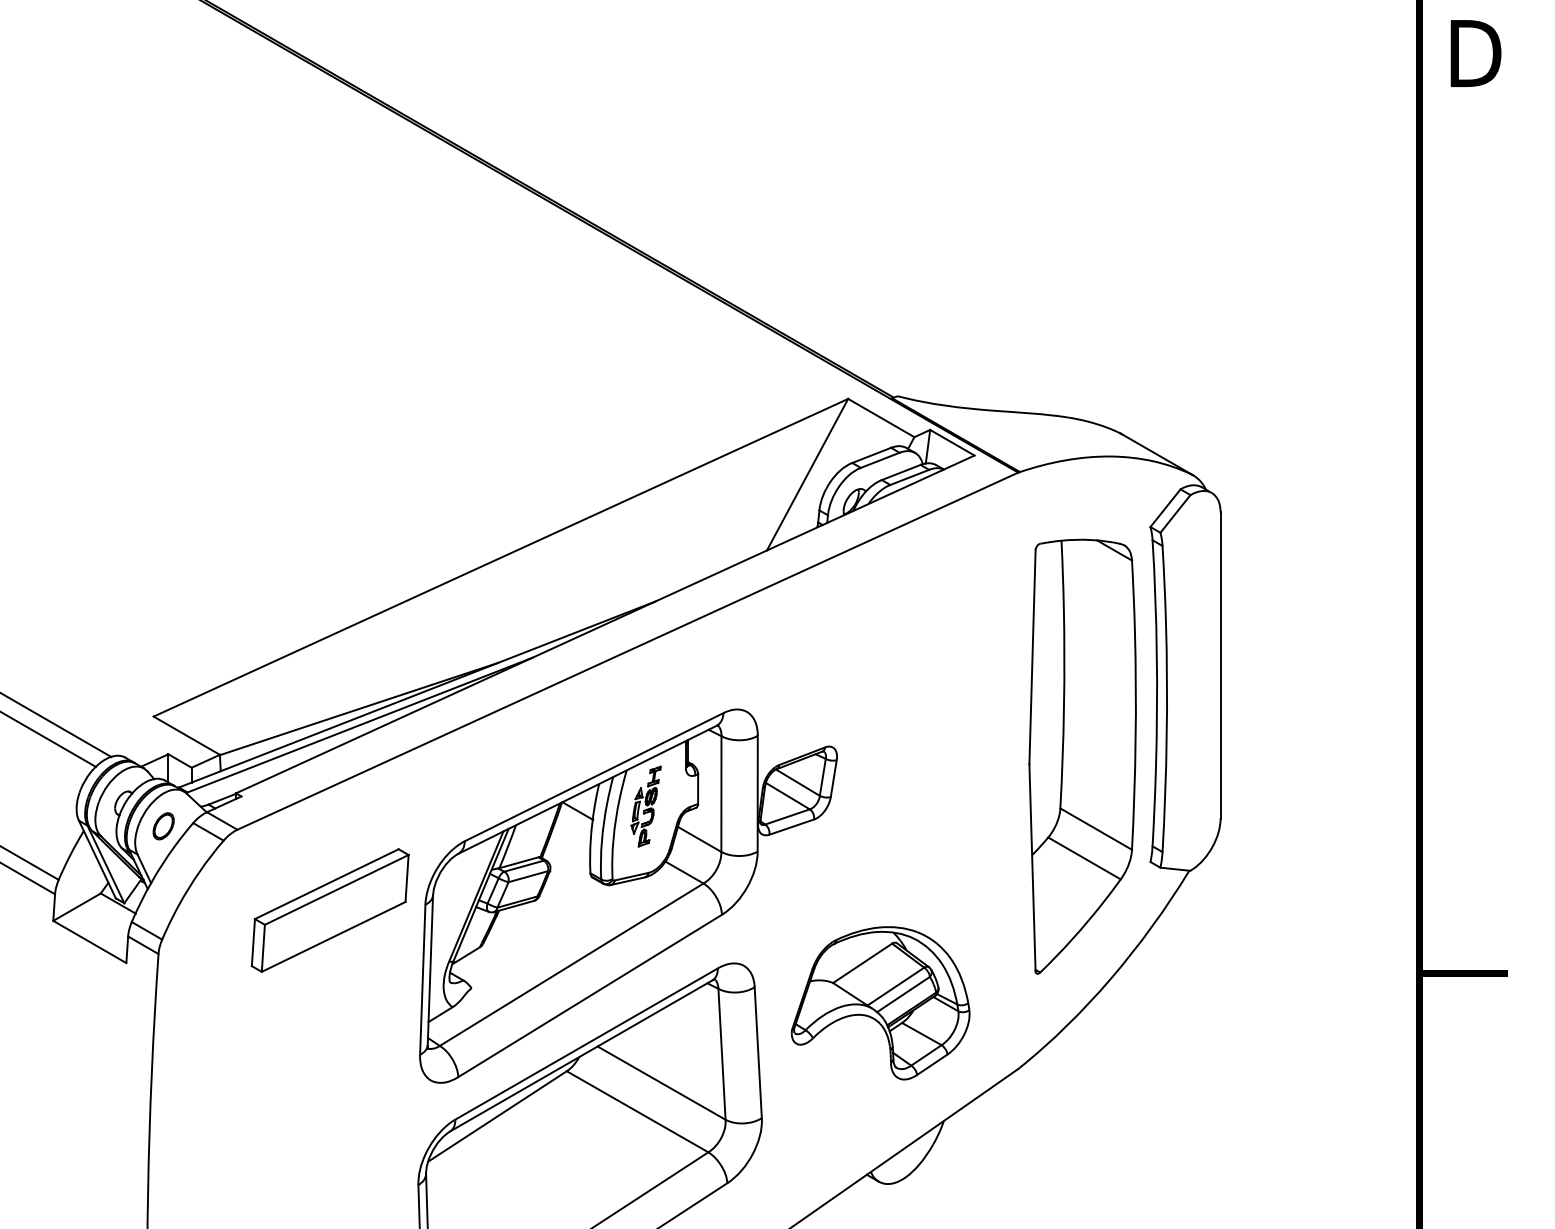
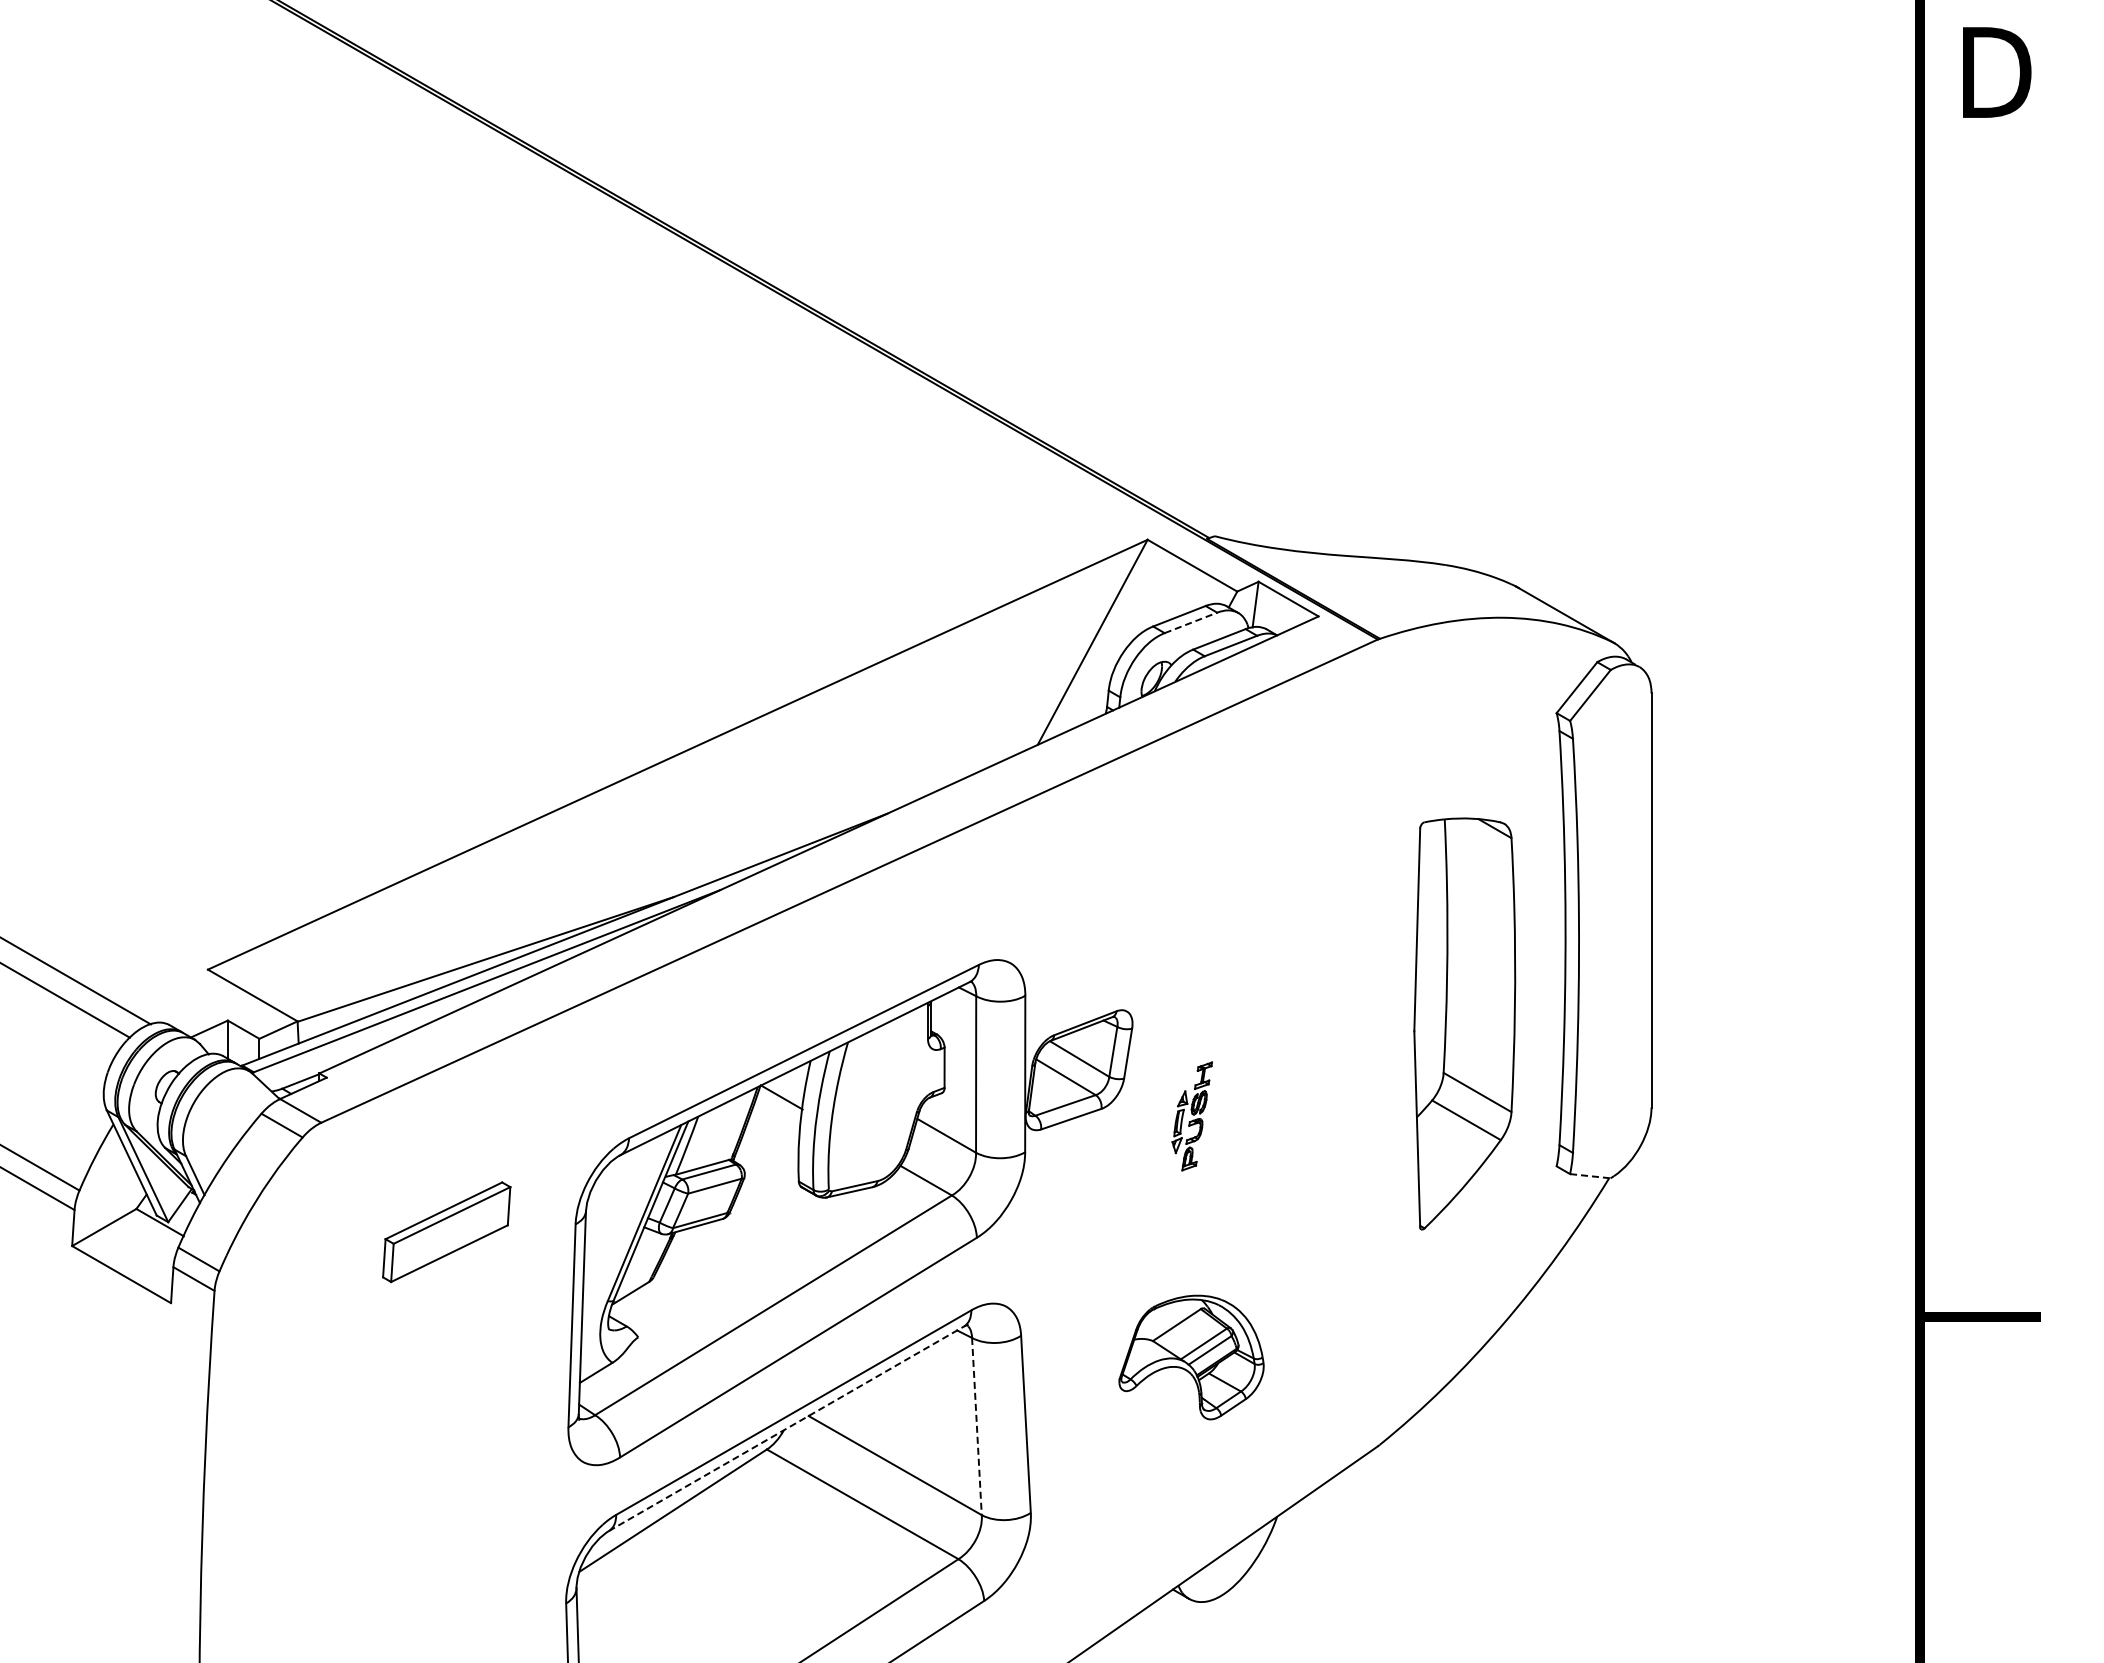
line: (880, 460) -> (1191, 622), solid -> dashed
part: (1082, 756) -> (1464, 1023), size x0.7
part: (645, 806) -> (1191, 1116), moved
part: (163, 825) -> (221, 1117), removed
line: (1175, 869) -> (1590, 1176), solid -> dashed
part: (329, 910) -> (446, 1232), size x0.6
part: (880, 1003) -> (1191, 1357), size x0.6
line: (721, 1054) -> (976, 1426), solid -> dashed
line: (581, 1055) -> (786, 1428), solid -> dashed

